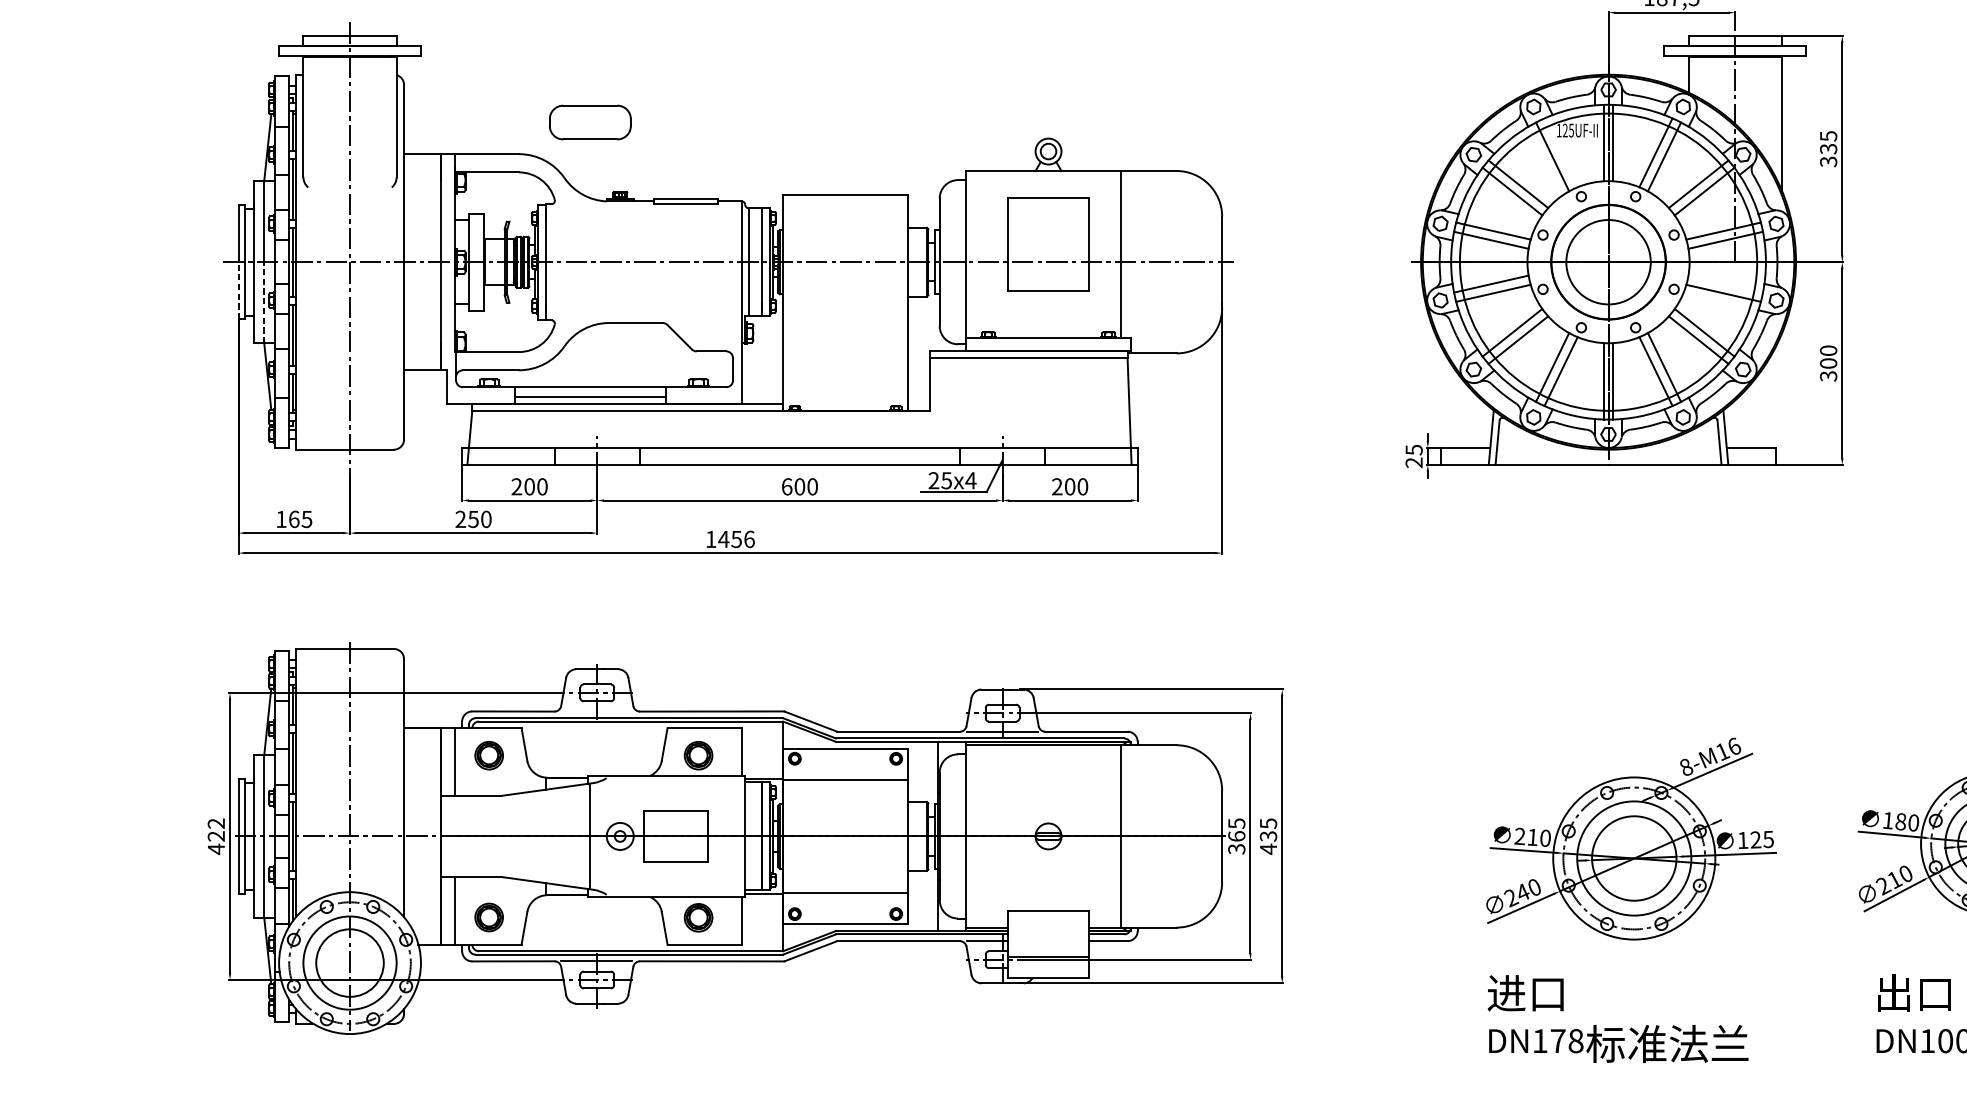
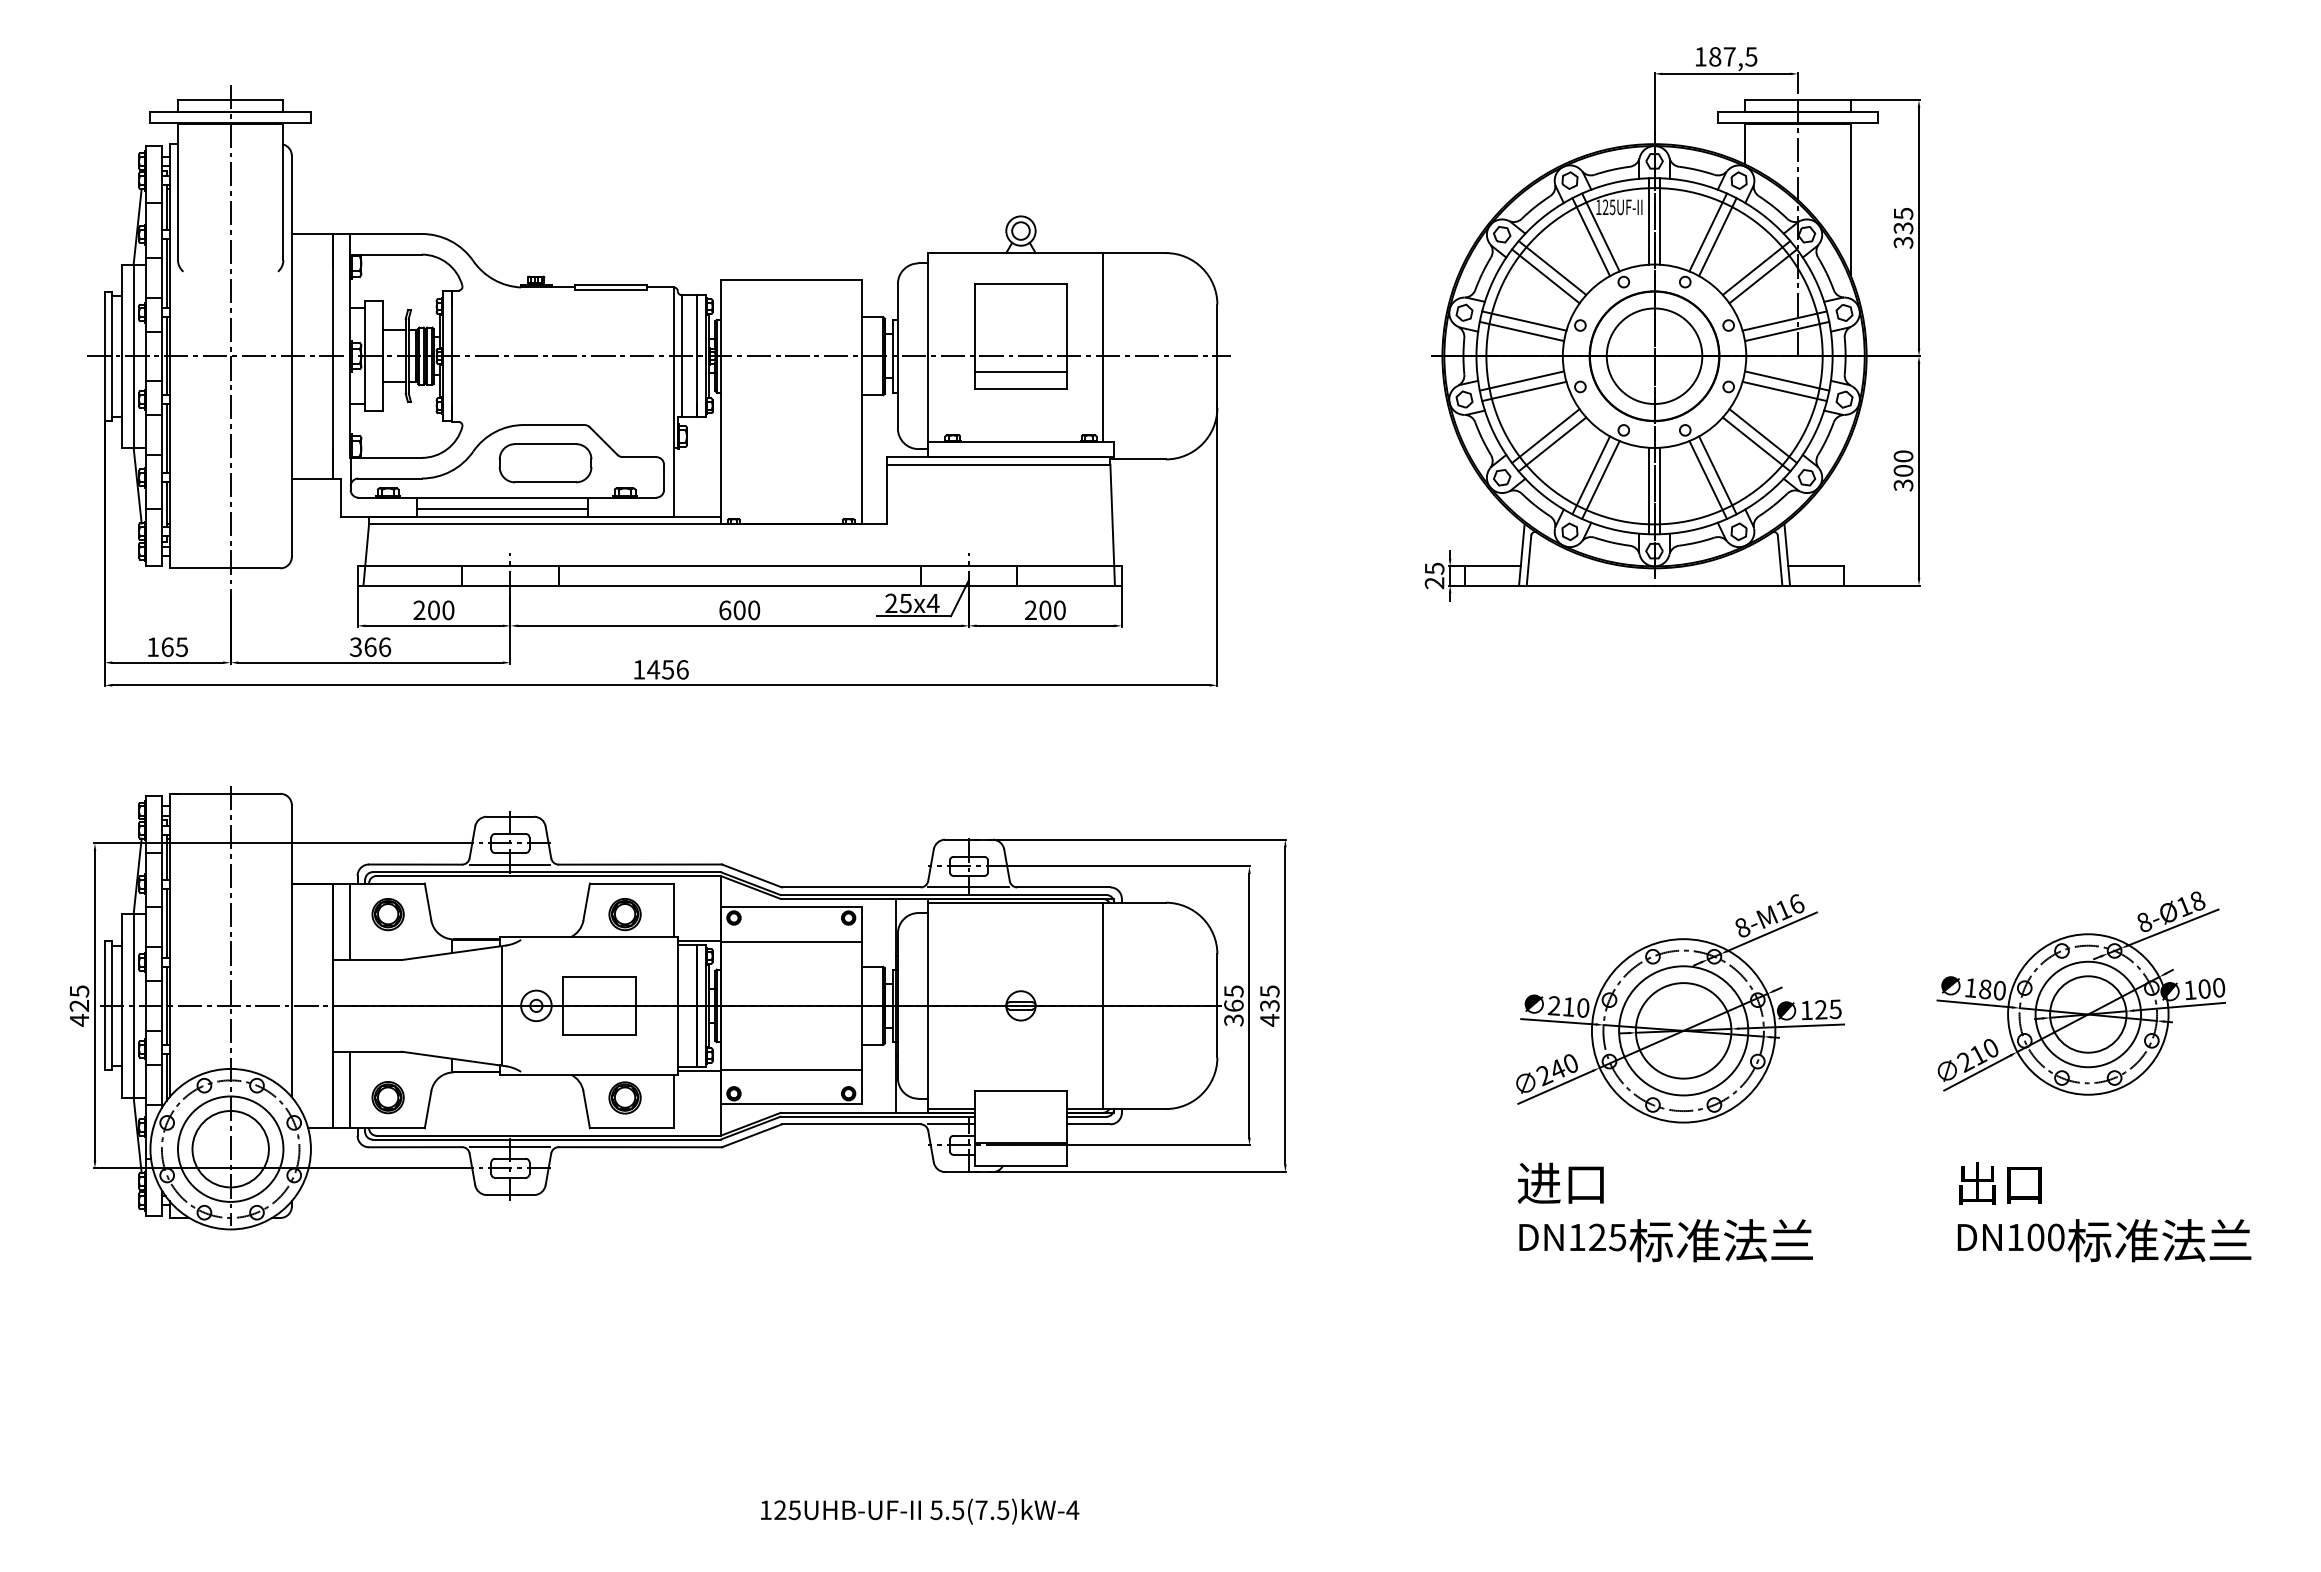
part: (590, 122) -> (545, 463), moved
line: (1560, 152) -> (1600, 232), added
line: (1048, 276) -> (1020, 372), added
line: (1726, 283) -> (1787, 380), added
line: (238, 290) -> (104, 388), dashed -> solid
line: (264, 303) -> (133, 402), dashed -> solid
text: (473, 519) -> (370, 647), 250 -> 366
line: (596, 711) -> (509, 864), added
text: (216, 823) -> (79, 991), 422 -> 425
text: (1566, 1041) -> (1607, 1237), DN178 -> DN125

